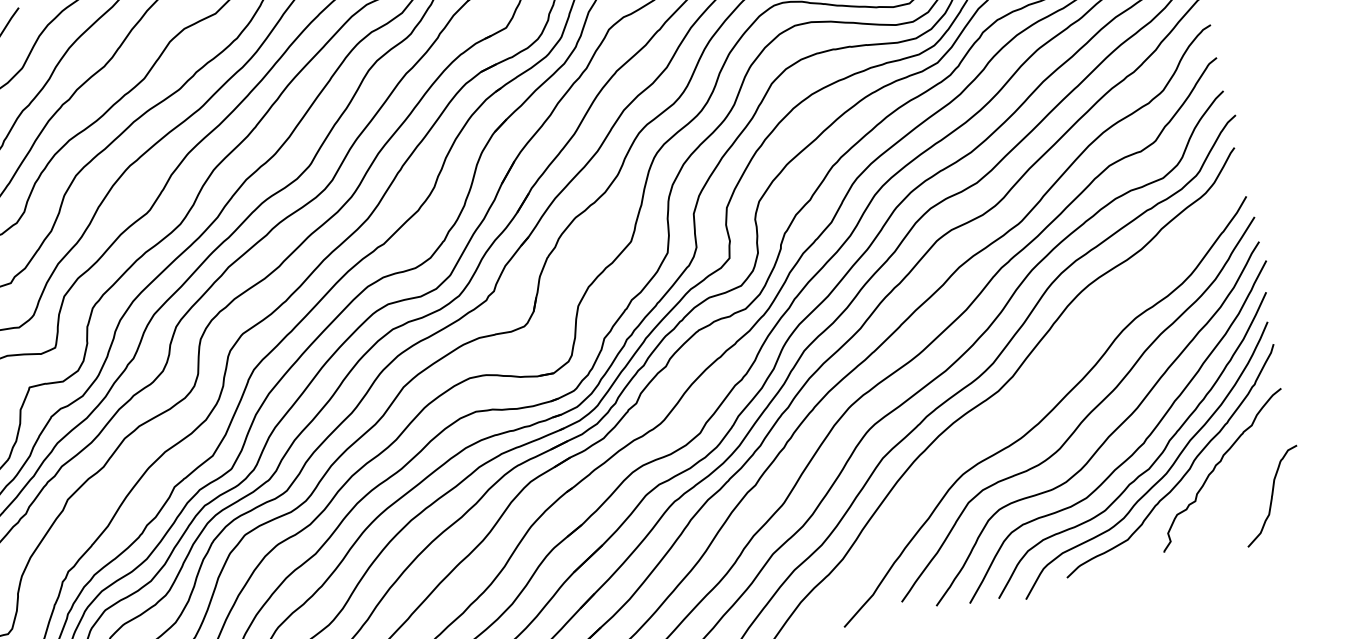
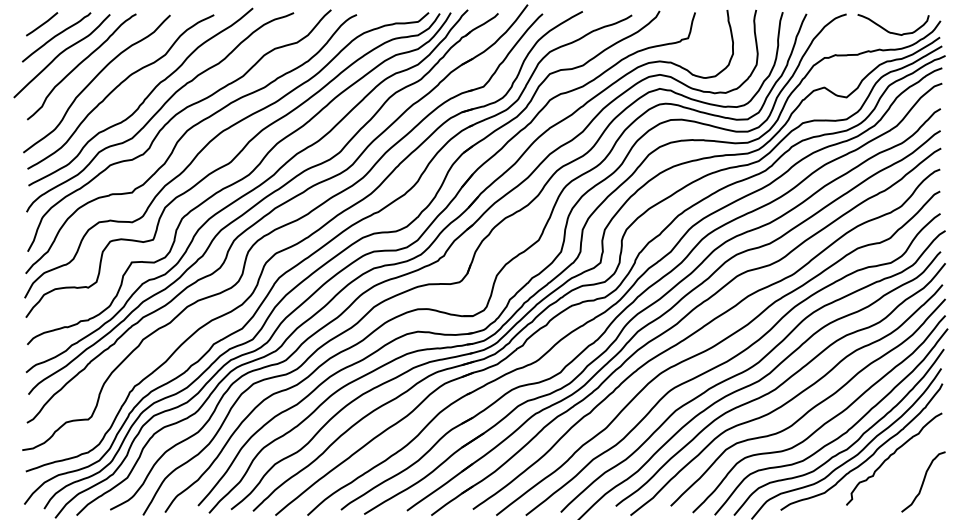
curve: (1031, 390) -> (780, 384), added

